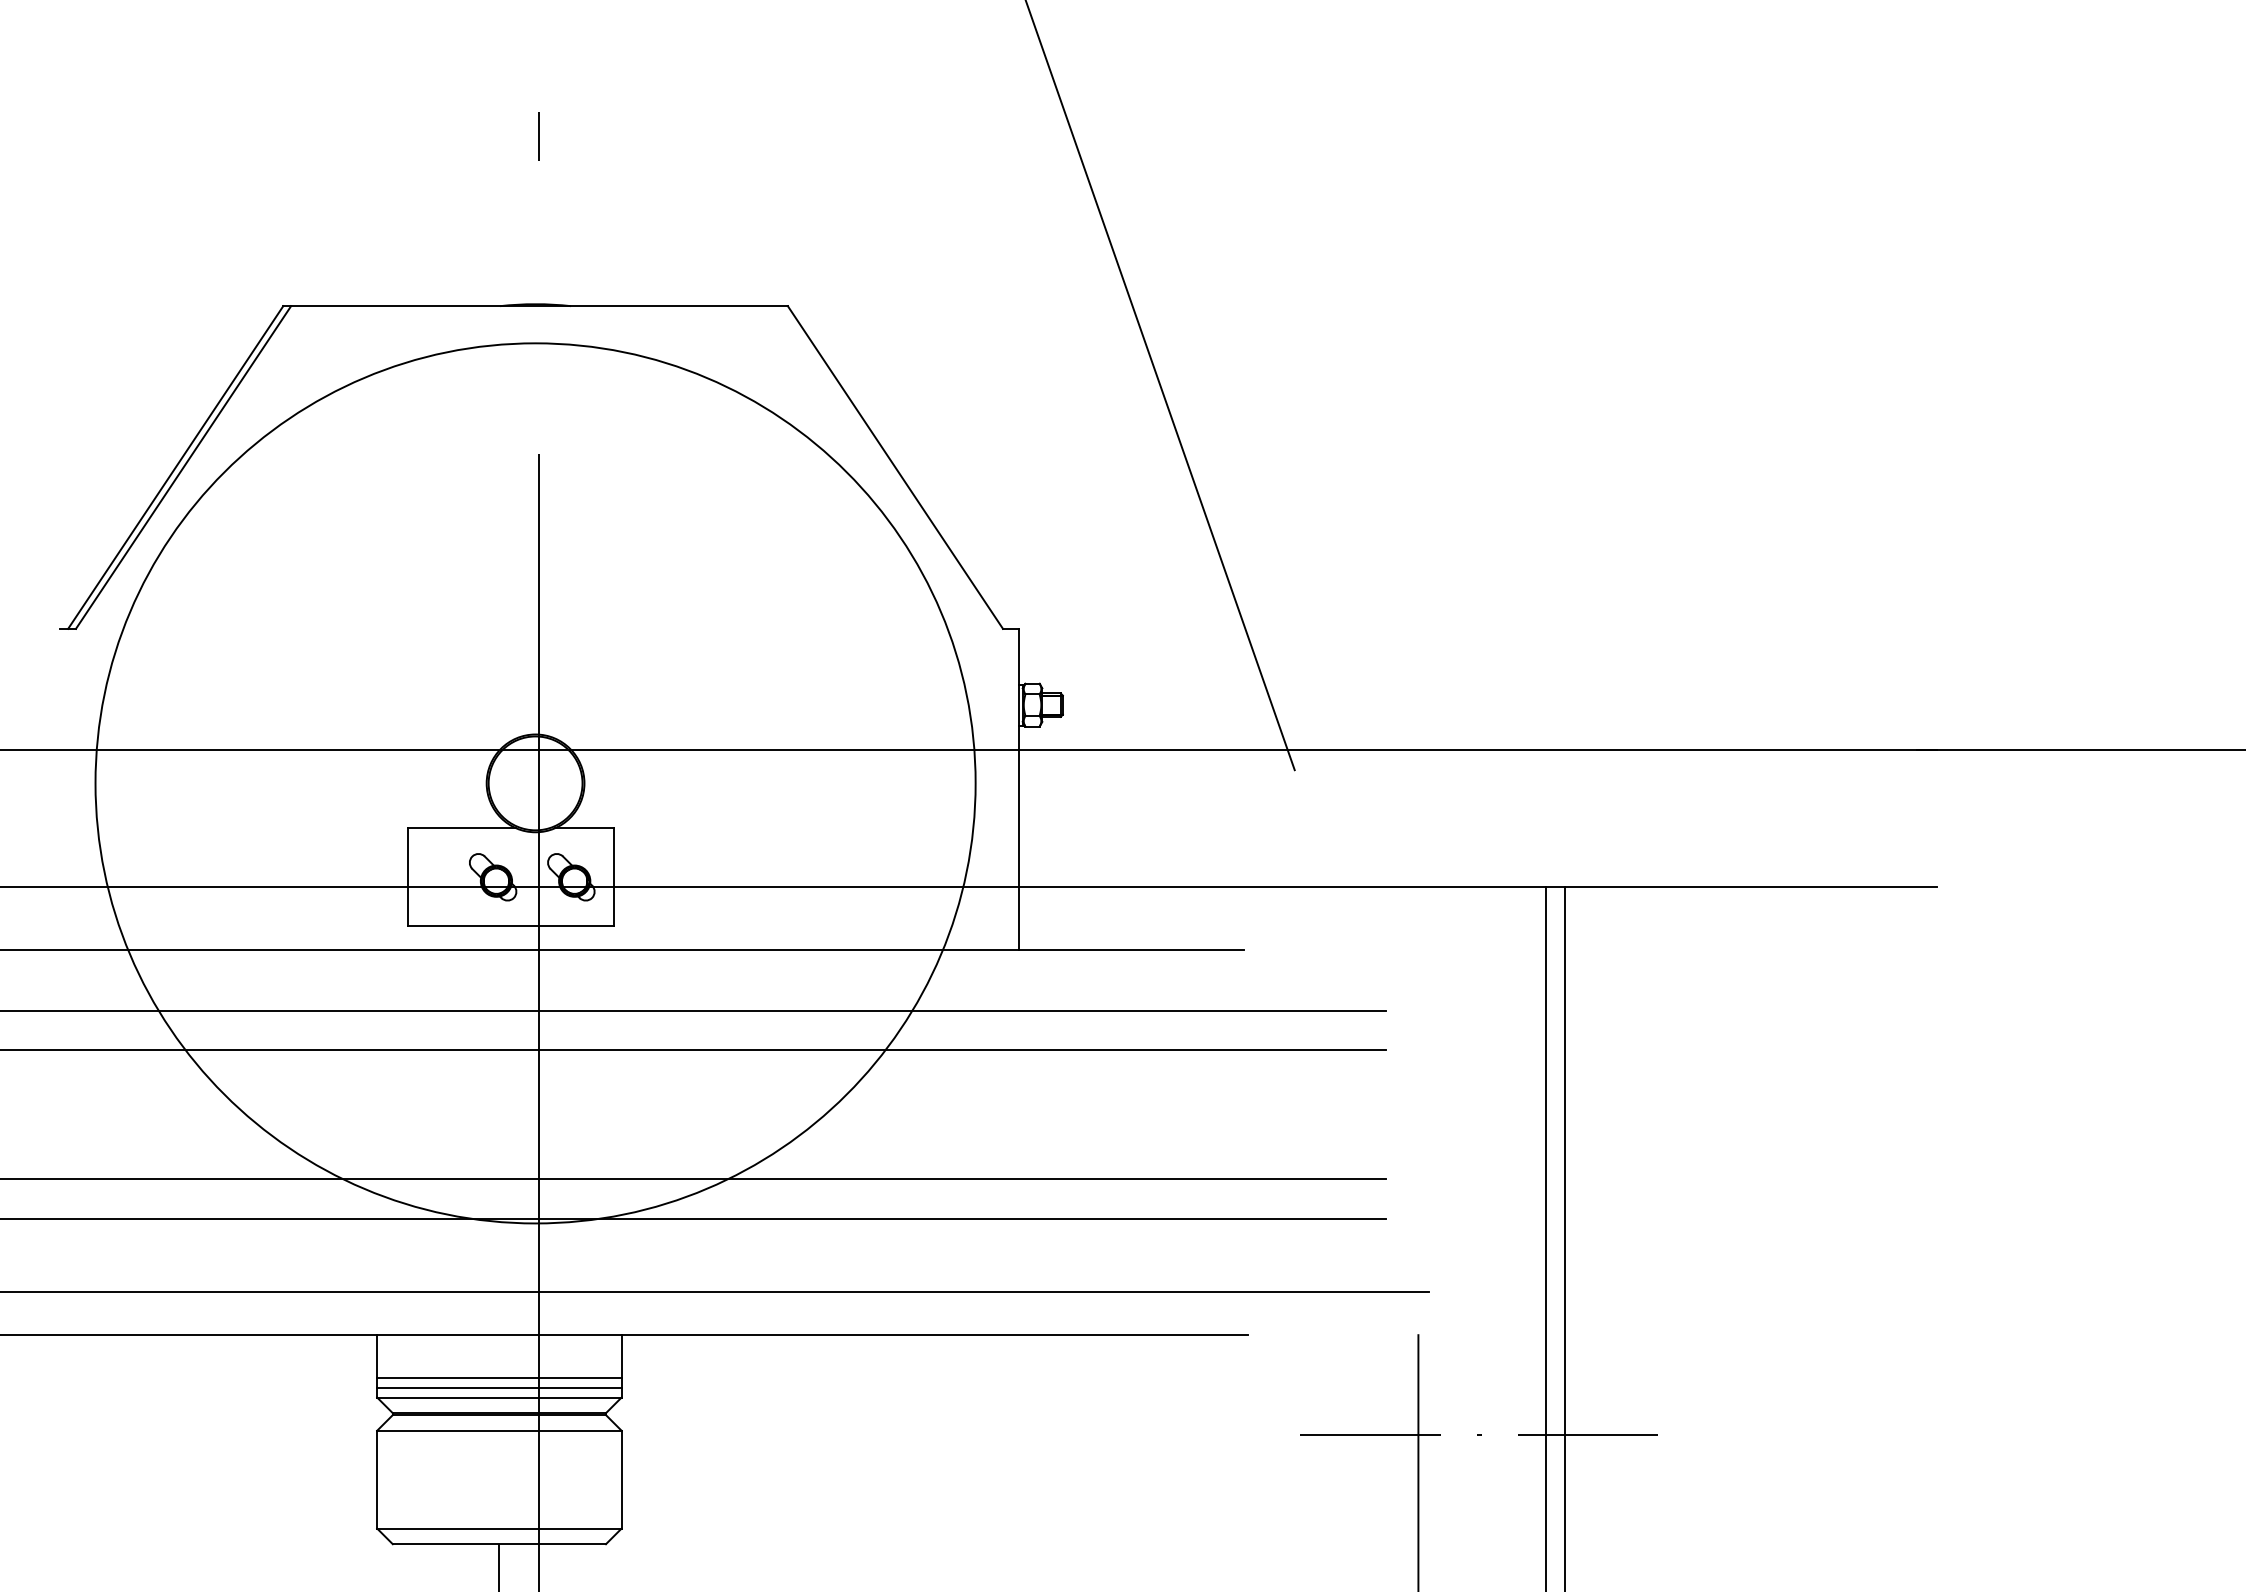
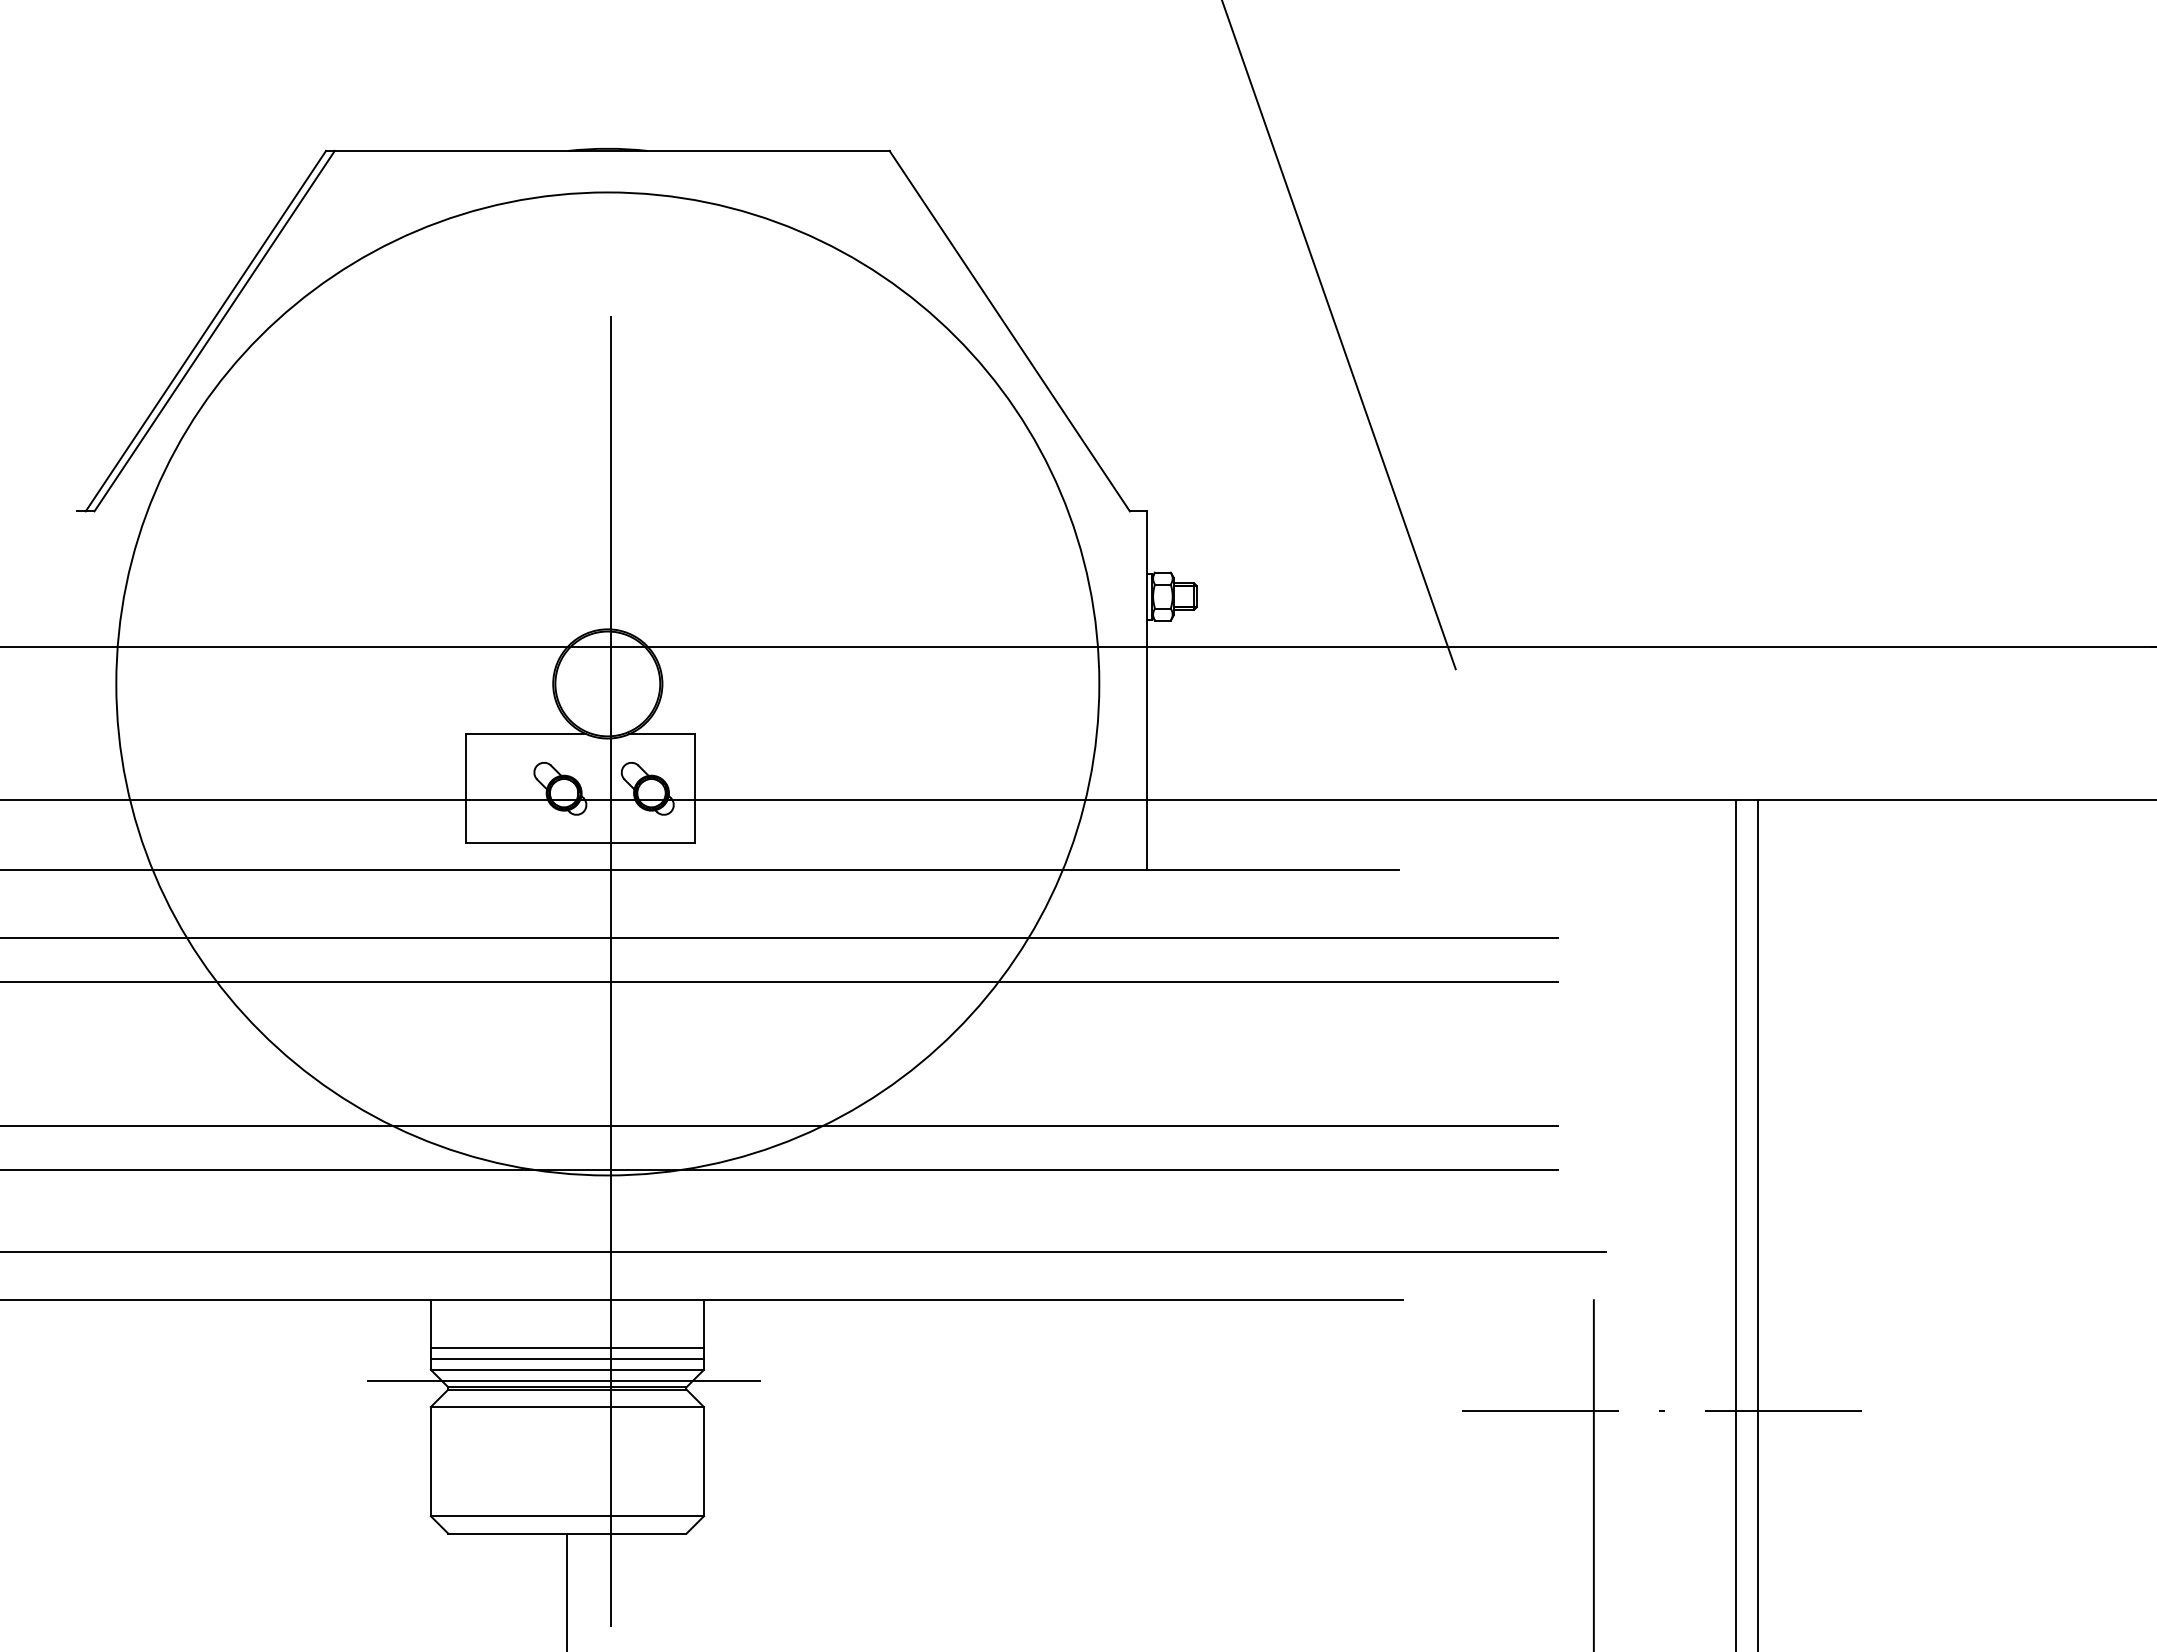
line: (495, 1407) -> (563, 1381), added

